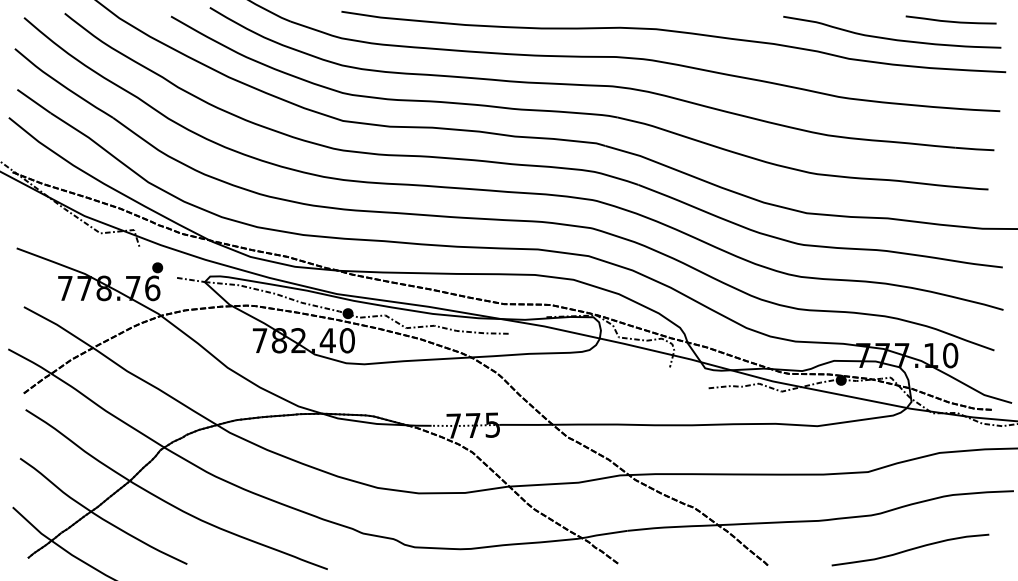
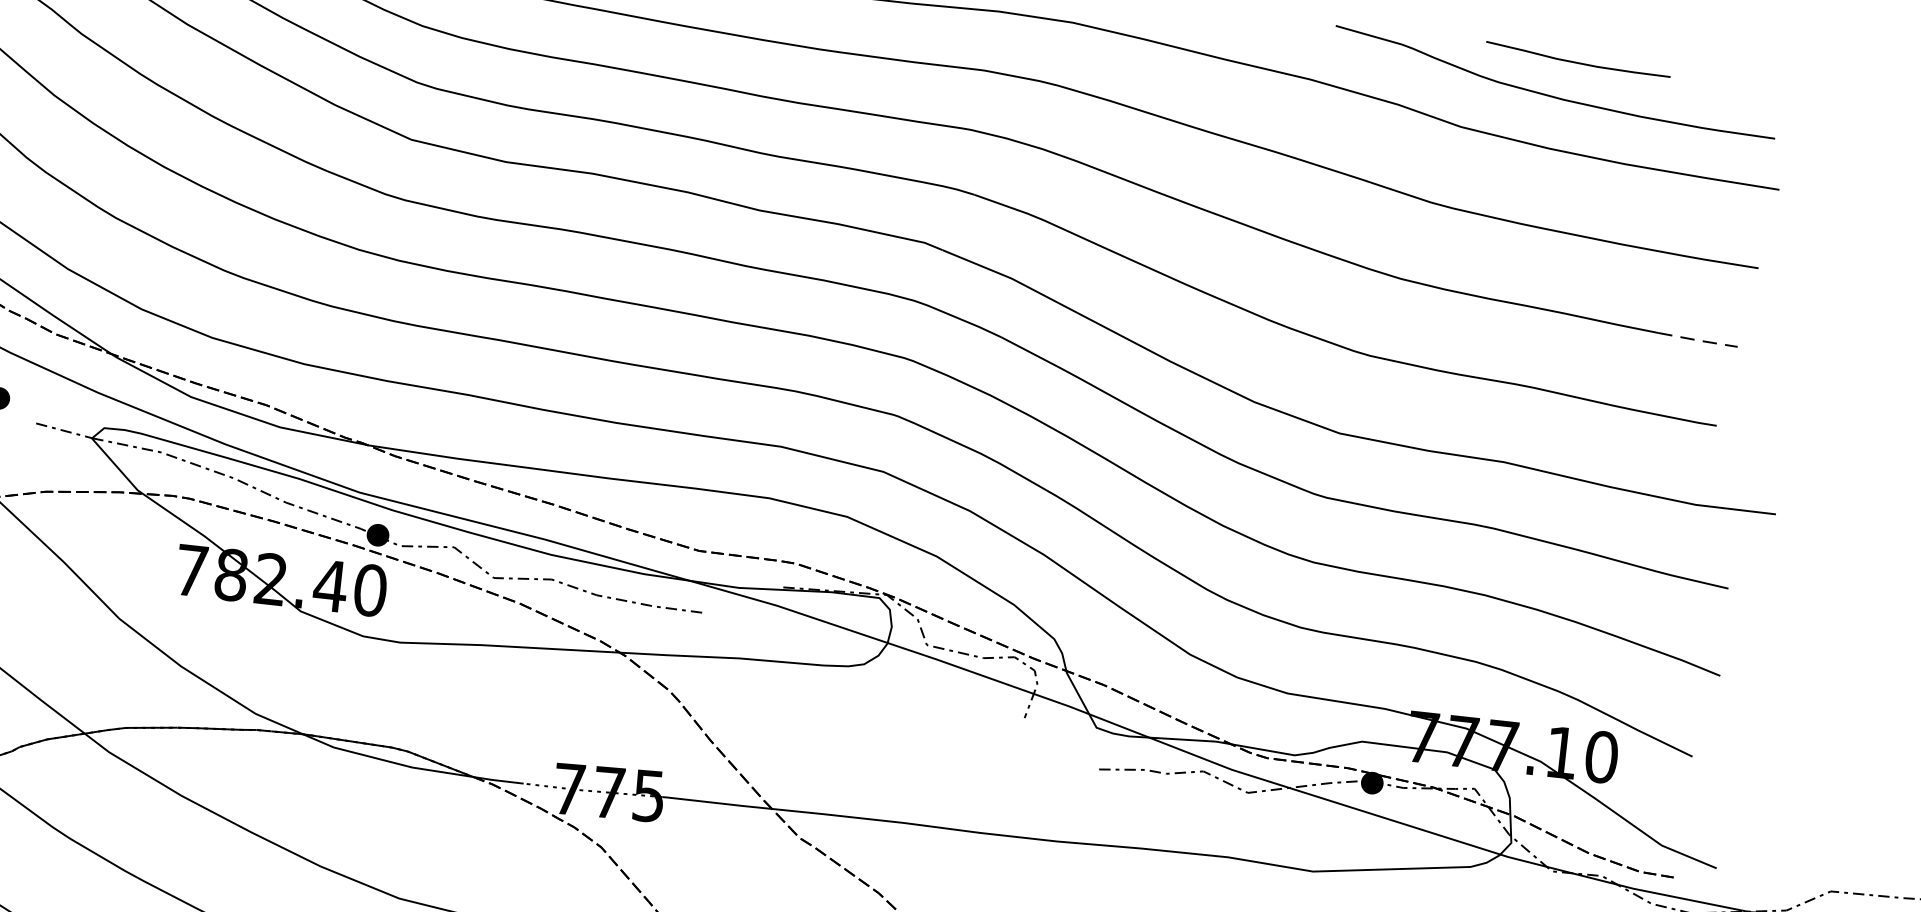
curve: (950, 20) -> (1576, 60), moved
line: (975, 149) -> (1699, 341), solid -> dashed

